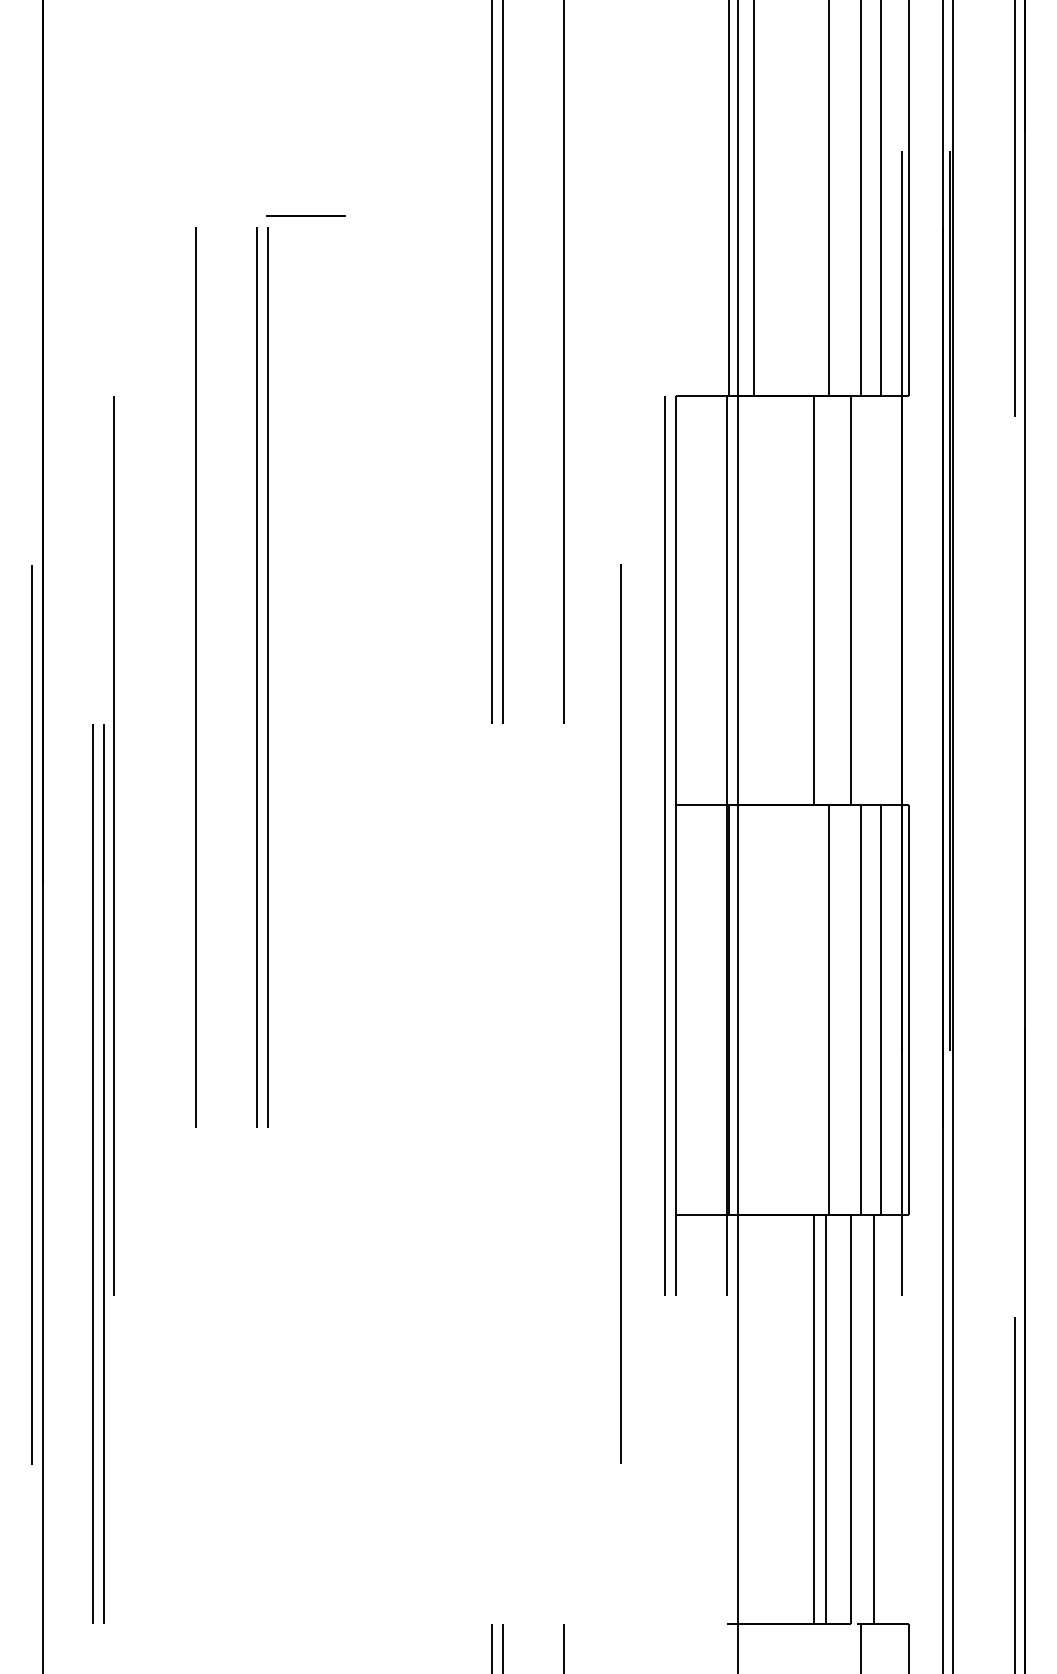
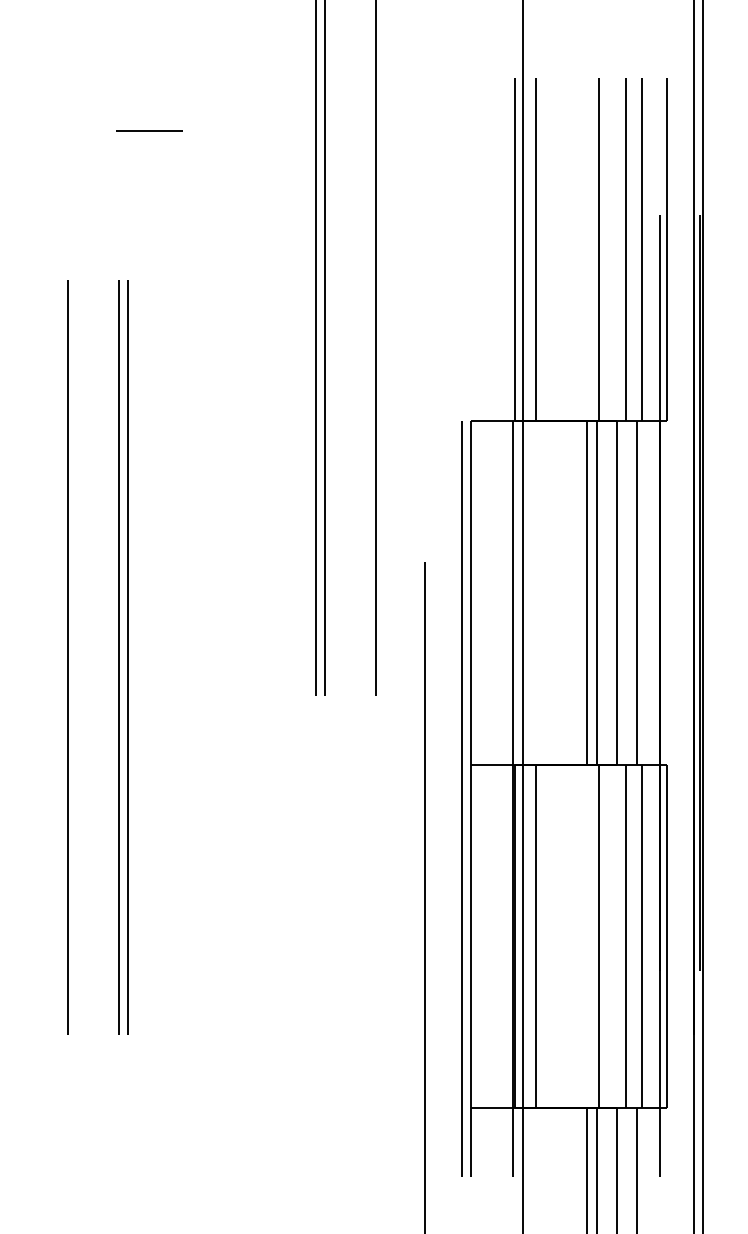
line: (305, 215) -> (148, 130), moved
line: (826, 600) -> (596, 592), added
line: (874, 600) -> (637, 592), added
line: (753, 1009) -> (535, 936), added

